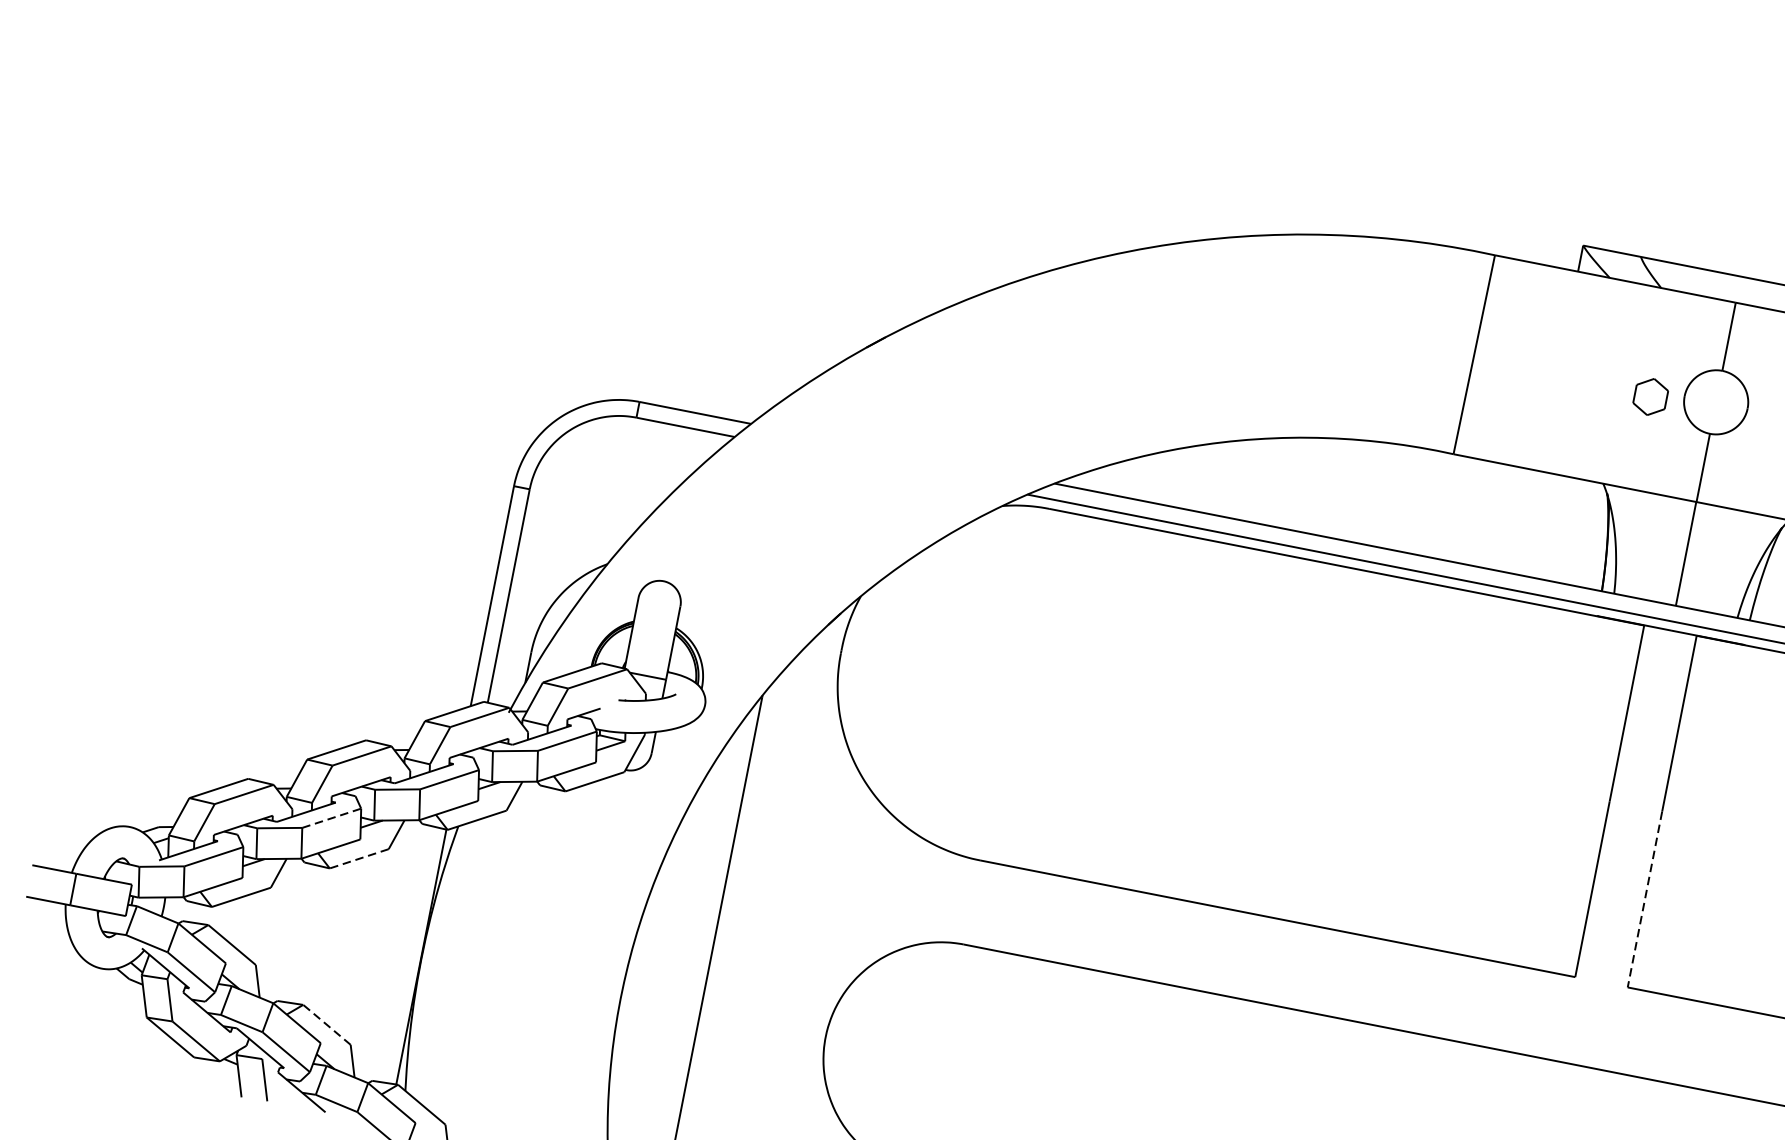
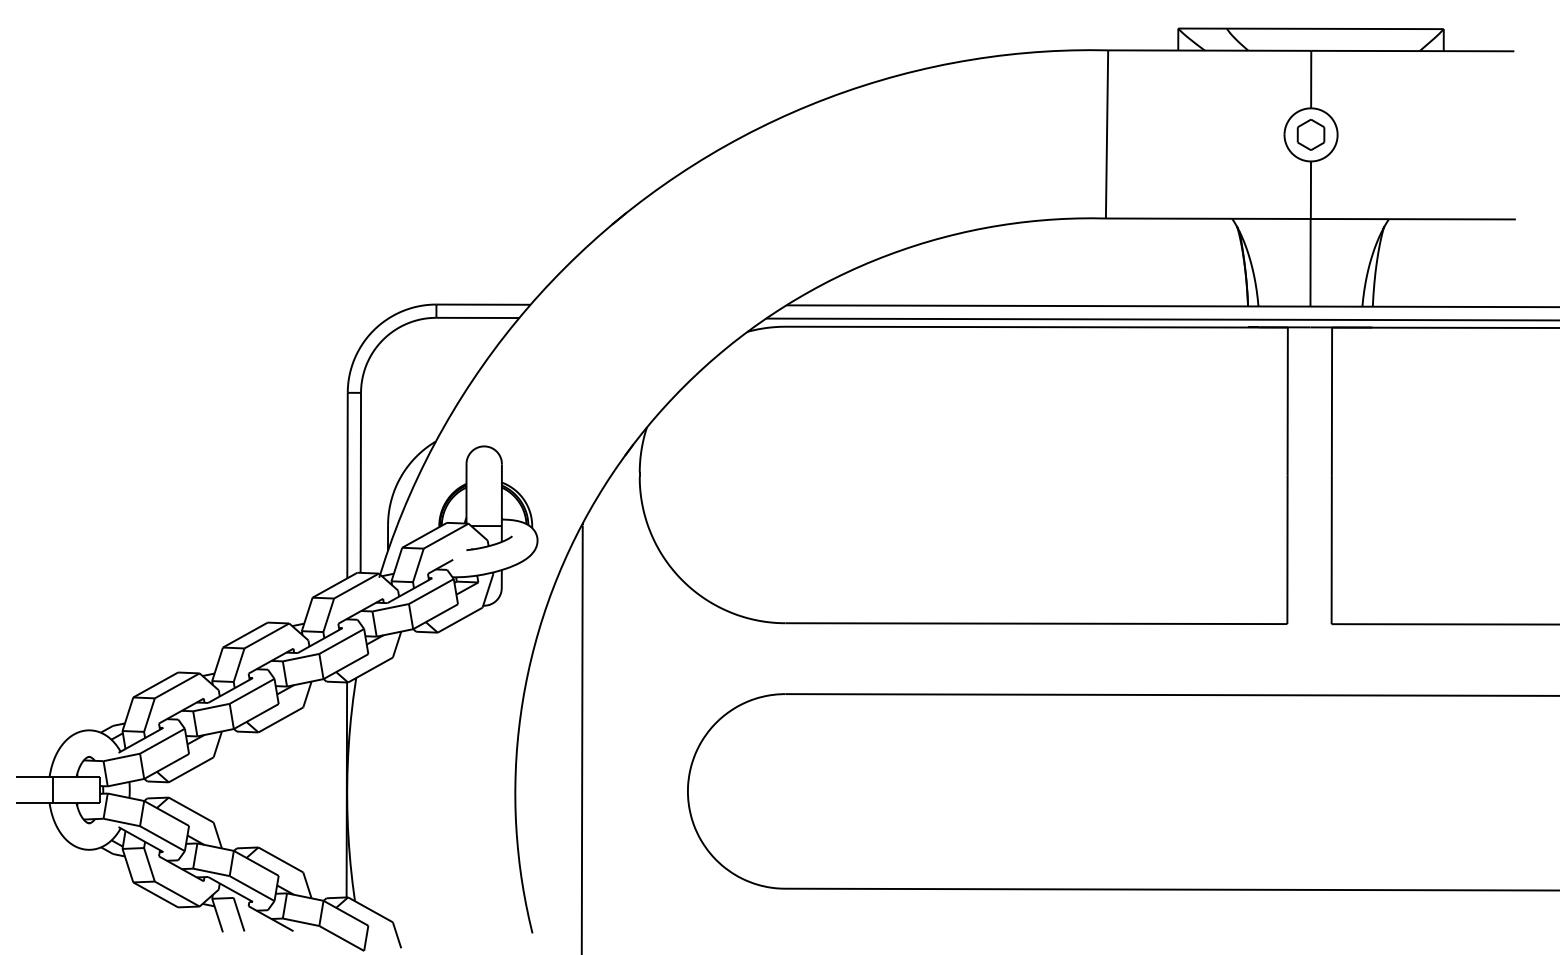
part: (1650, 396) -> (1310, 134), moved
line: (332, 818) -> (252, 691), dashed -> solid
line: (358, 858) -> (280, 719), dashed -> solid
line: (1644, 900) -> (1331, 550), dashed -> solid
line: (326, 1024) -> (280, 859), dashed -> solid

